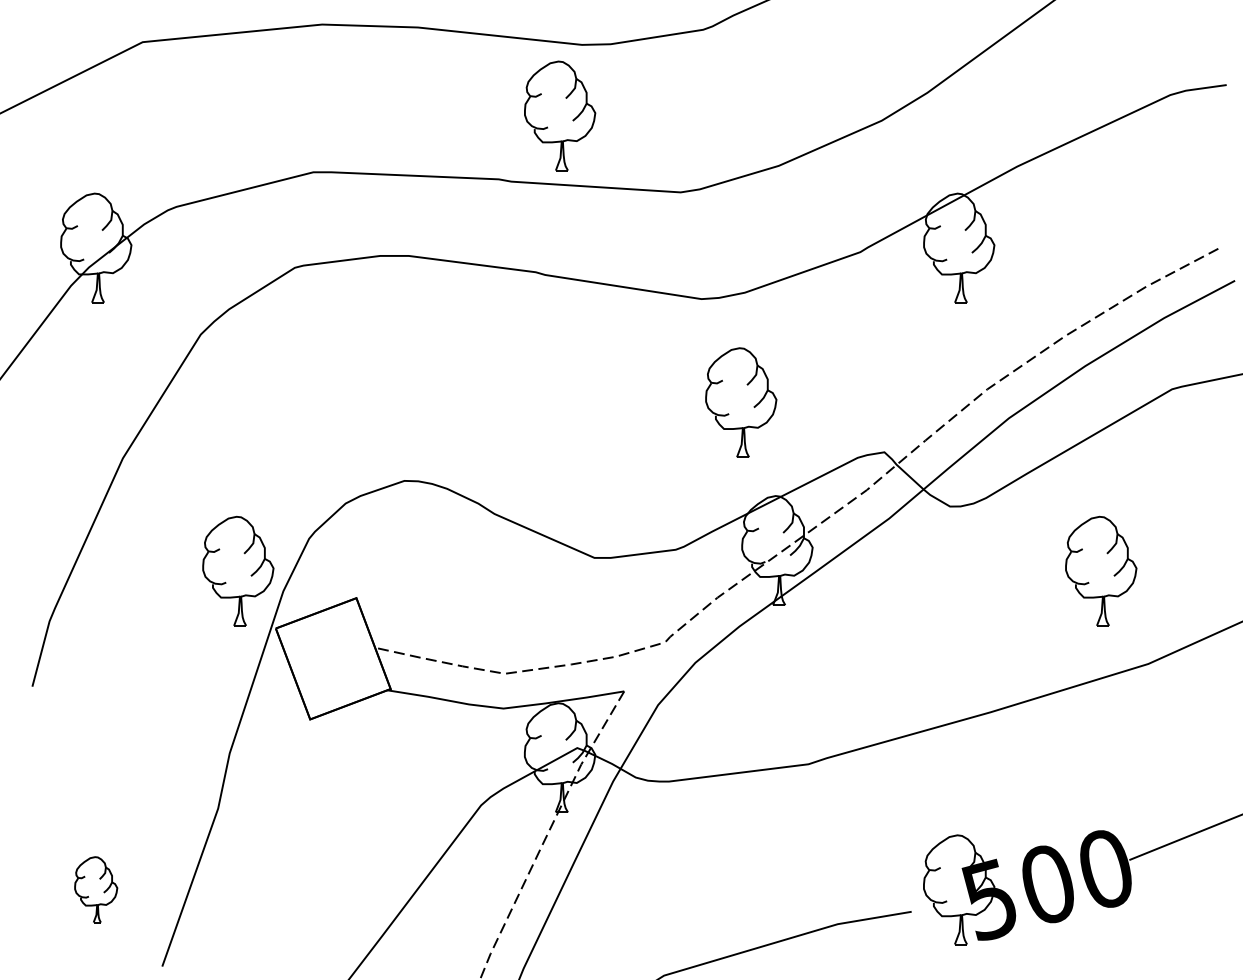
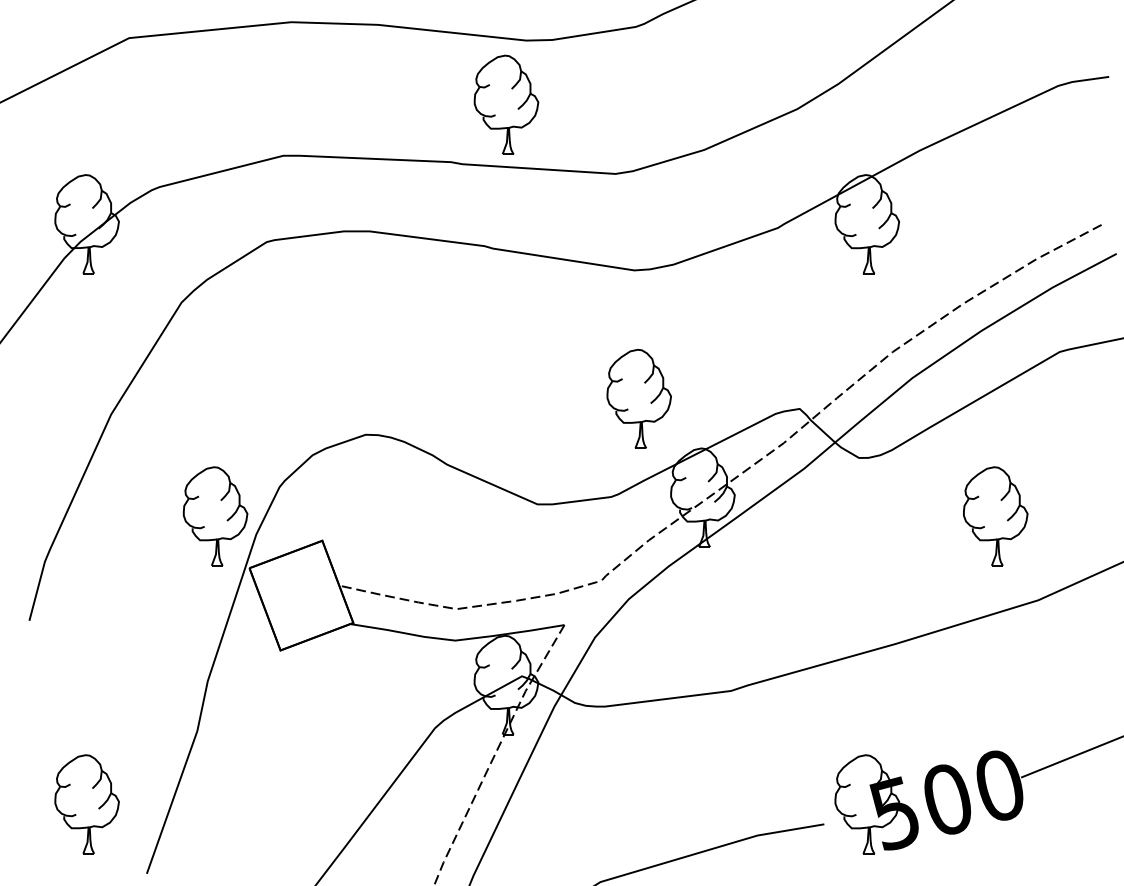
part: (740, 402) -> (638, 398), moved
part: (95, 889) -> (86, 804), size x1.67

